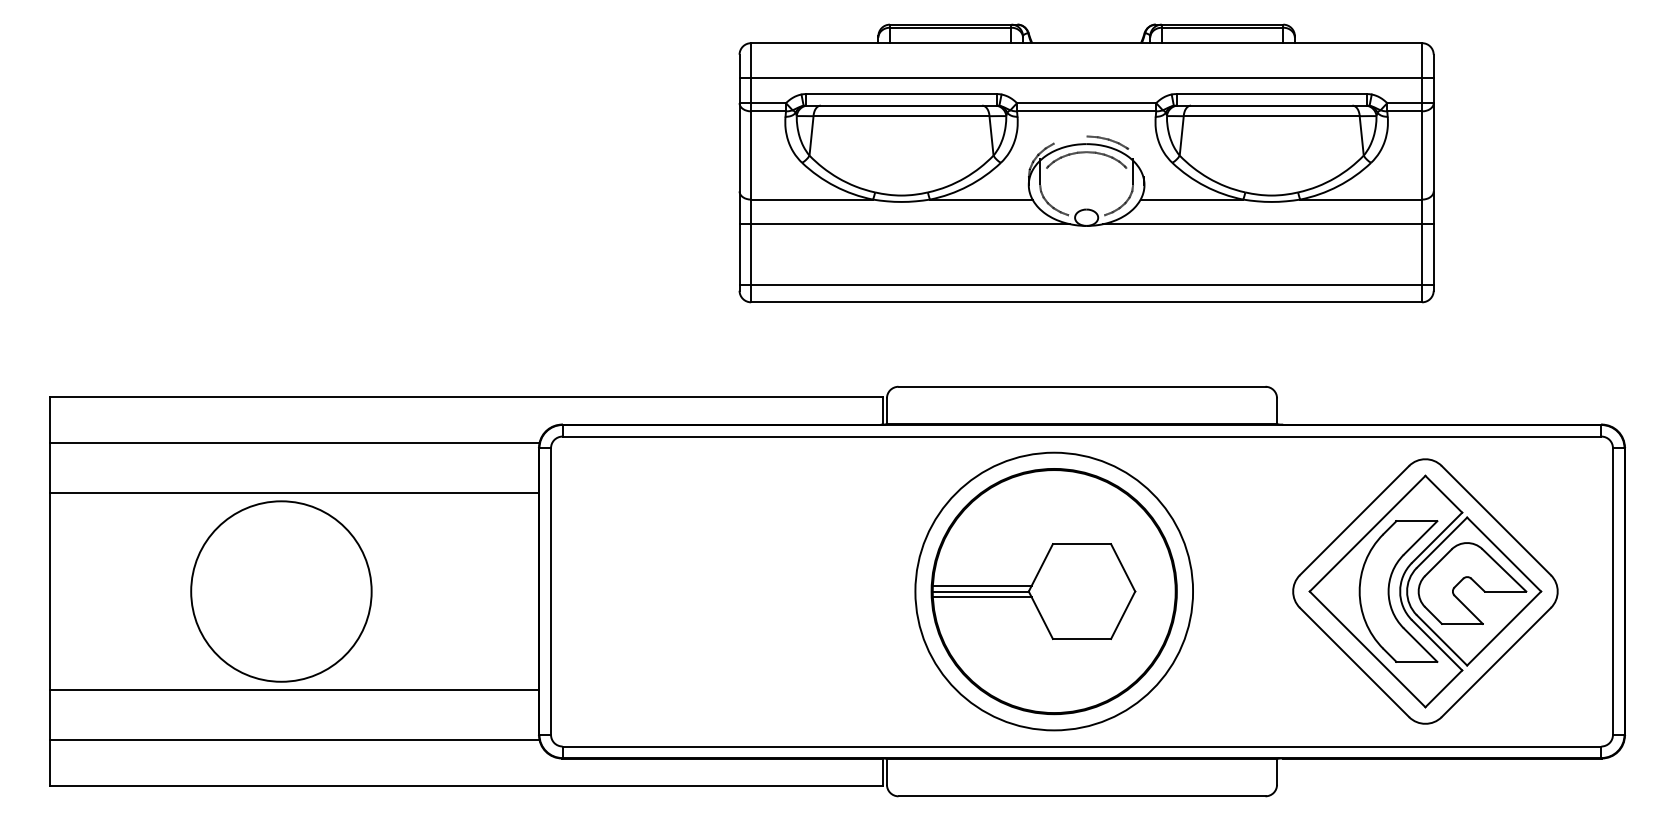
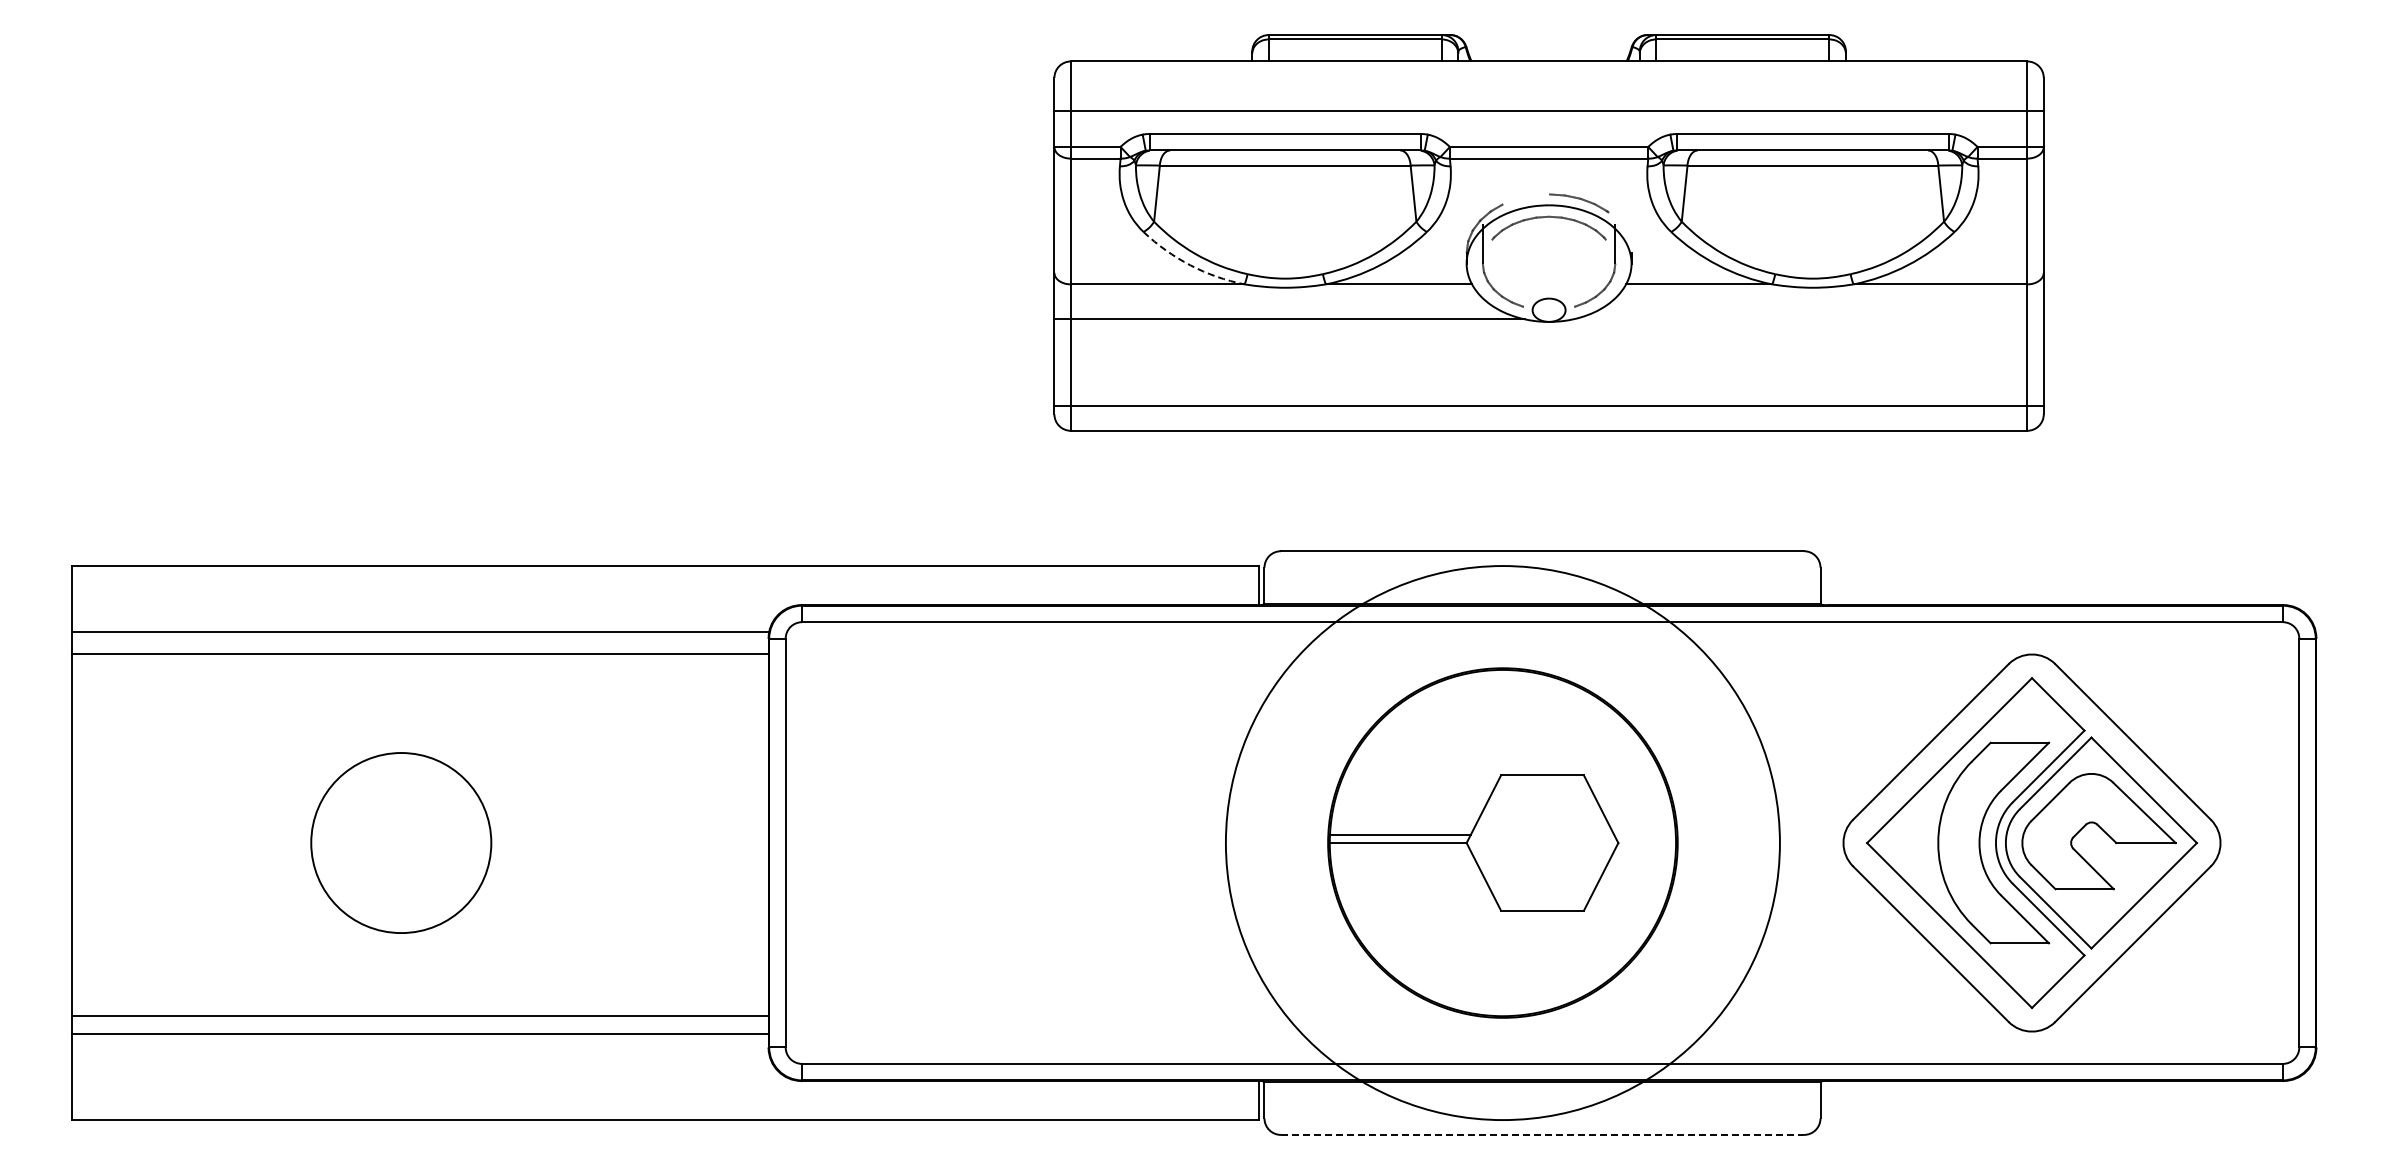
arc: (835, 186) -> (1190, 265), solid -> dashed
line: (1268, 224) -> (1808, 319), removed
line: (294, 492) -> (419, 653), moved
circle: (280, 591) -> (400, 842), size x0.7
circle: (1053, 591) -> (1502, 842), size x1.4
line: (981, 597) -> (1399, 851), removed
line: (294, 690) -> (419, 1034), moved
line: (294, 739) -> (420, 1016), moved
line: (1082, 796) -> (1542, 1134), solid -> dashed

